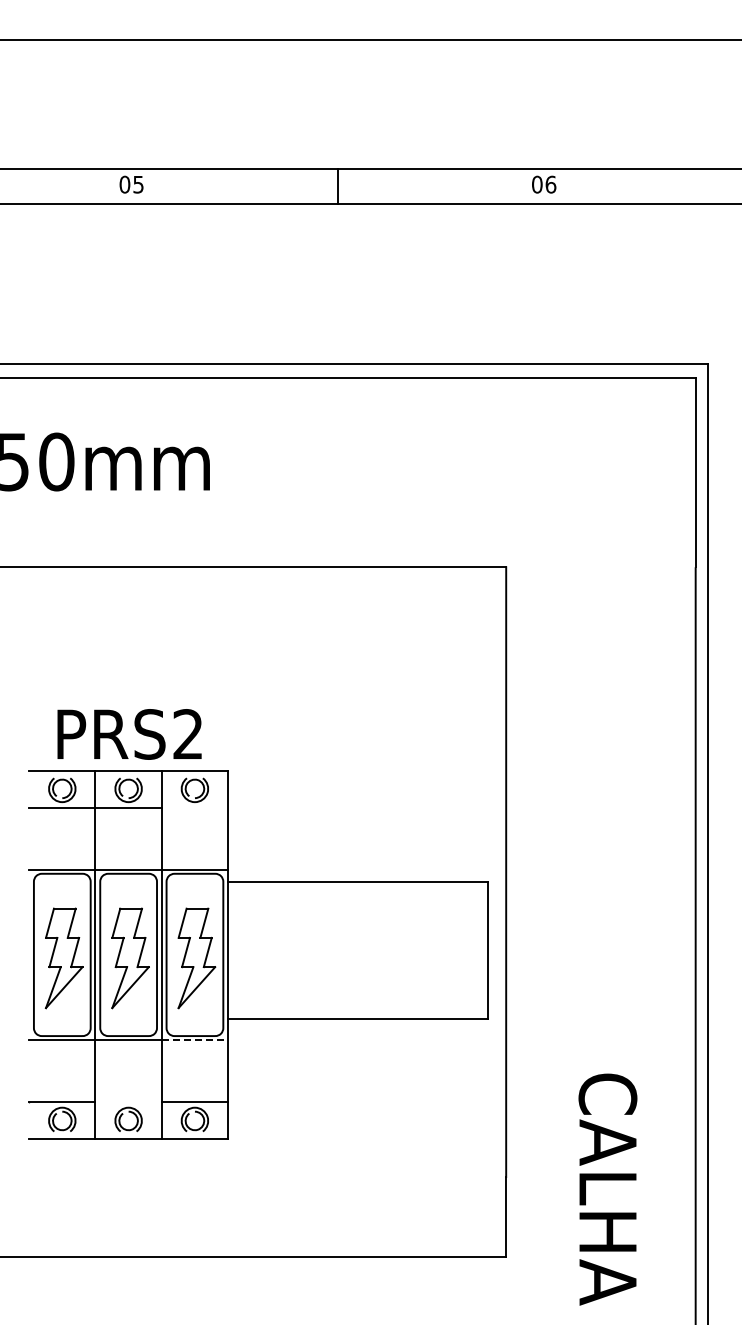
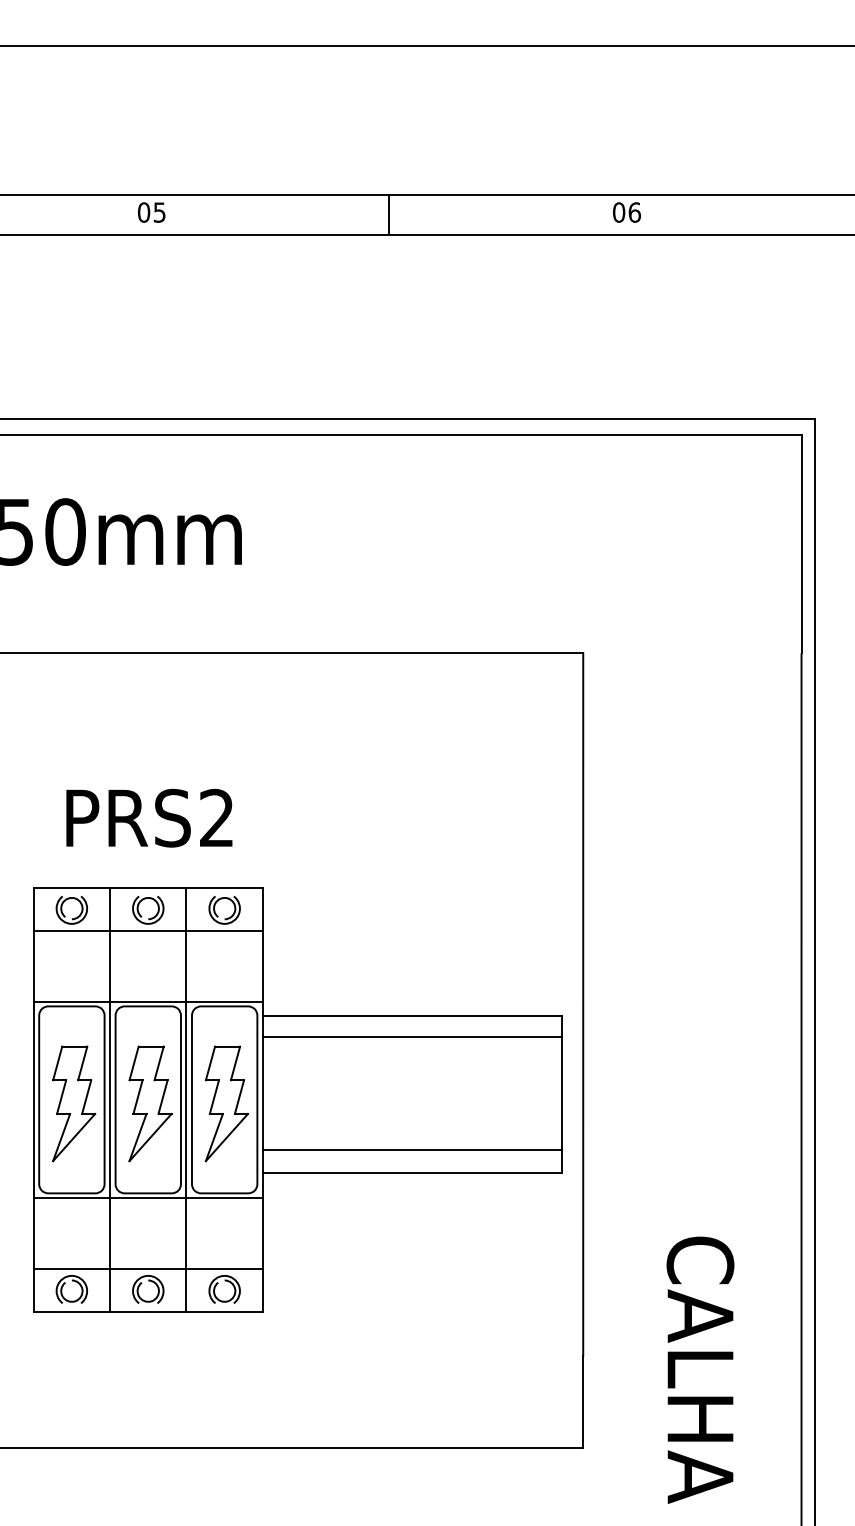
text: (129, 734) -> (149, 818), moved
line: (194, 808) -> (224, 931), added
line: (358, 900) -> (413, 1037), added
line: (29, 954) -> (34, 1099), added
line: (358, 998) -> (413, 1150), added
line: (195, 1040) -> (225, 1198), dashed -> solid
line: (128, 1101) -> (148, 1268), added

